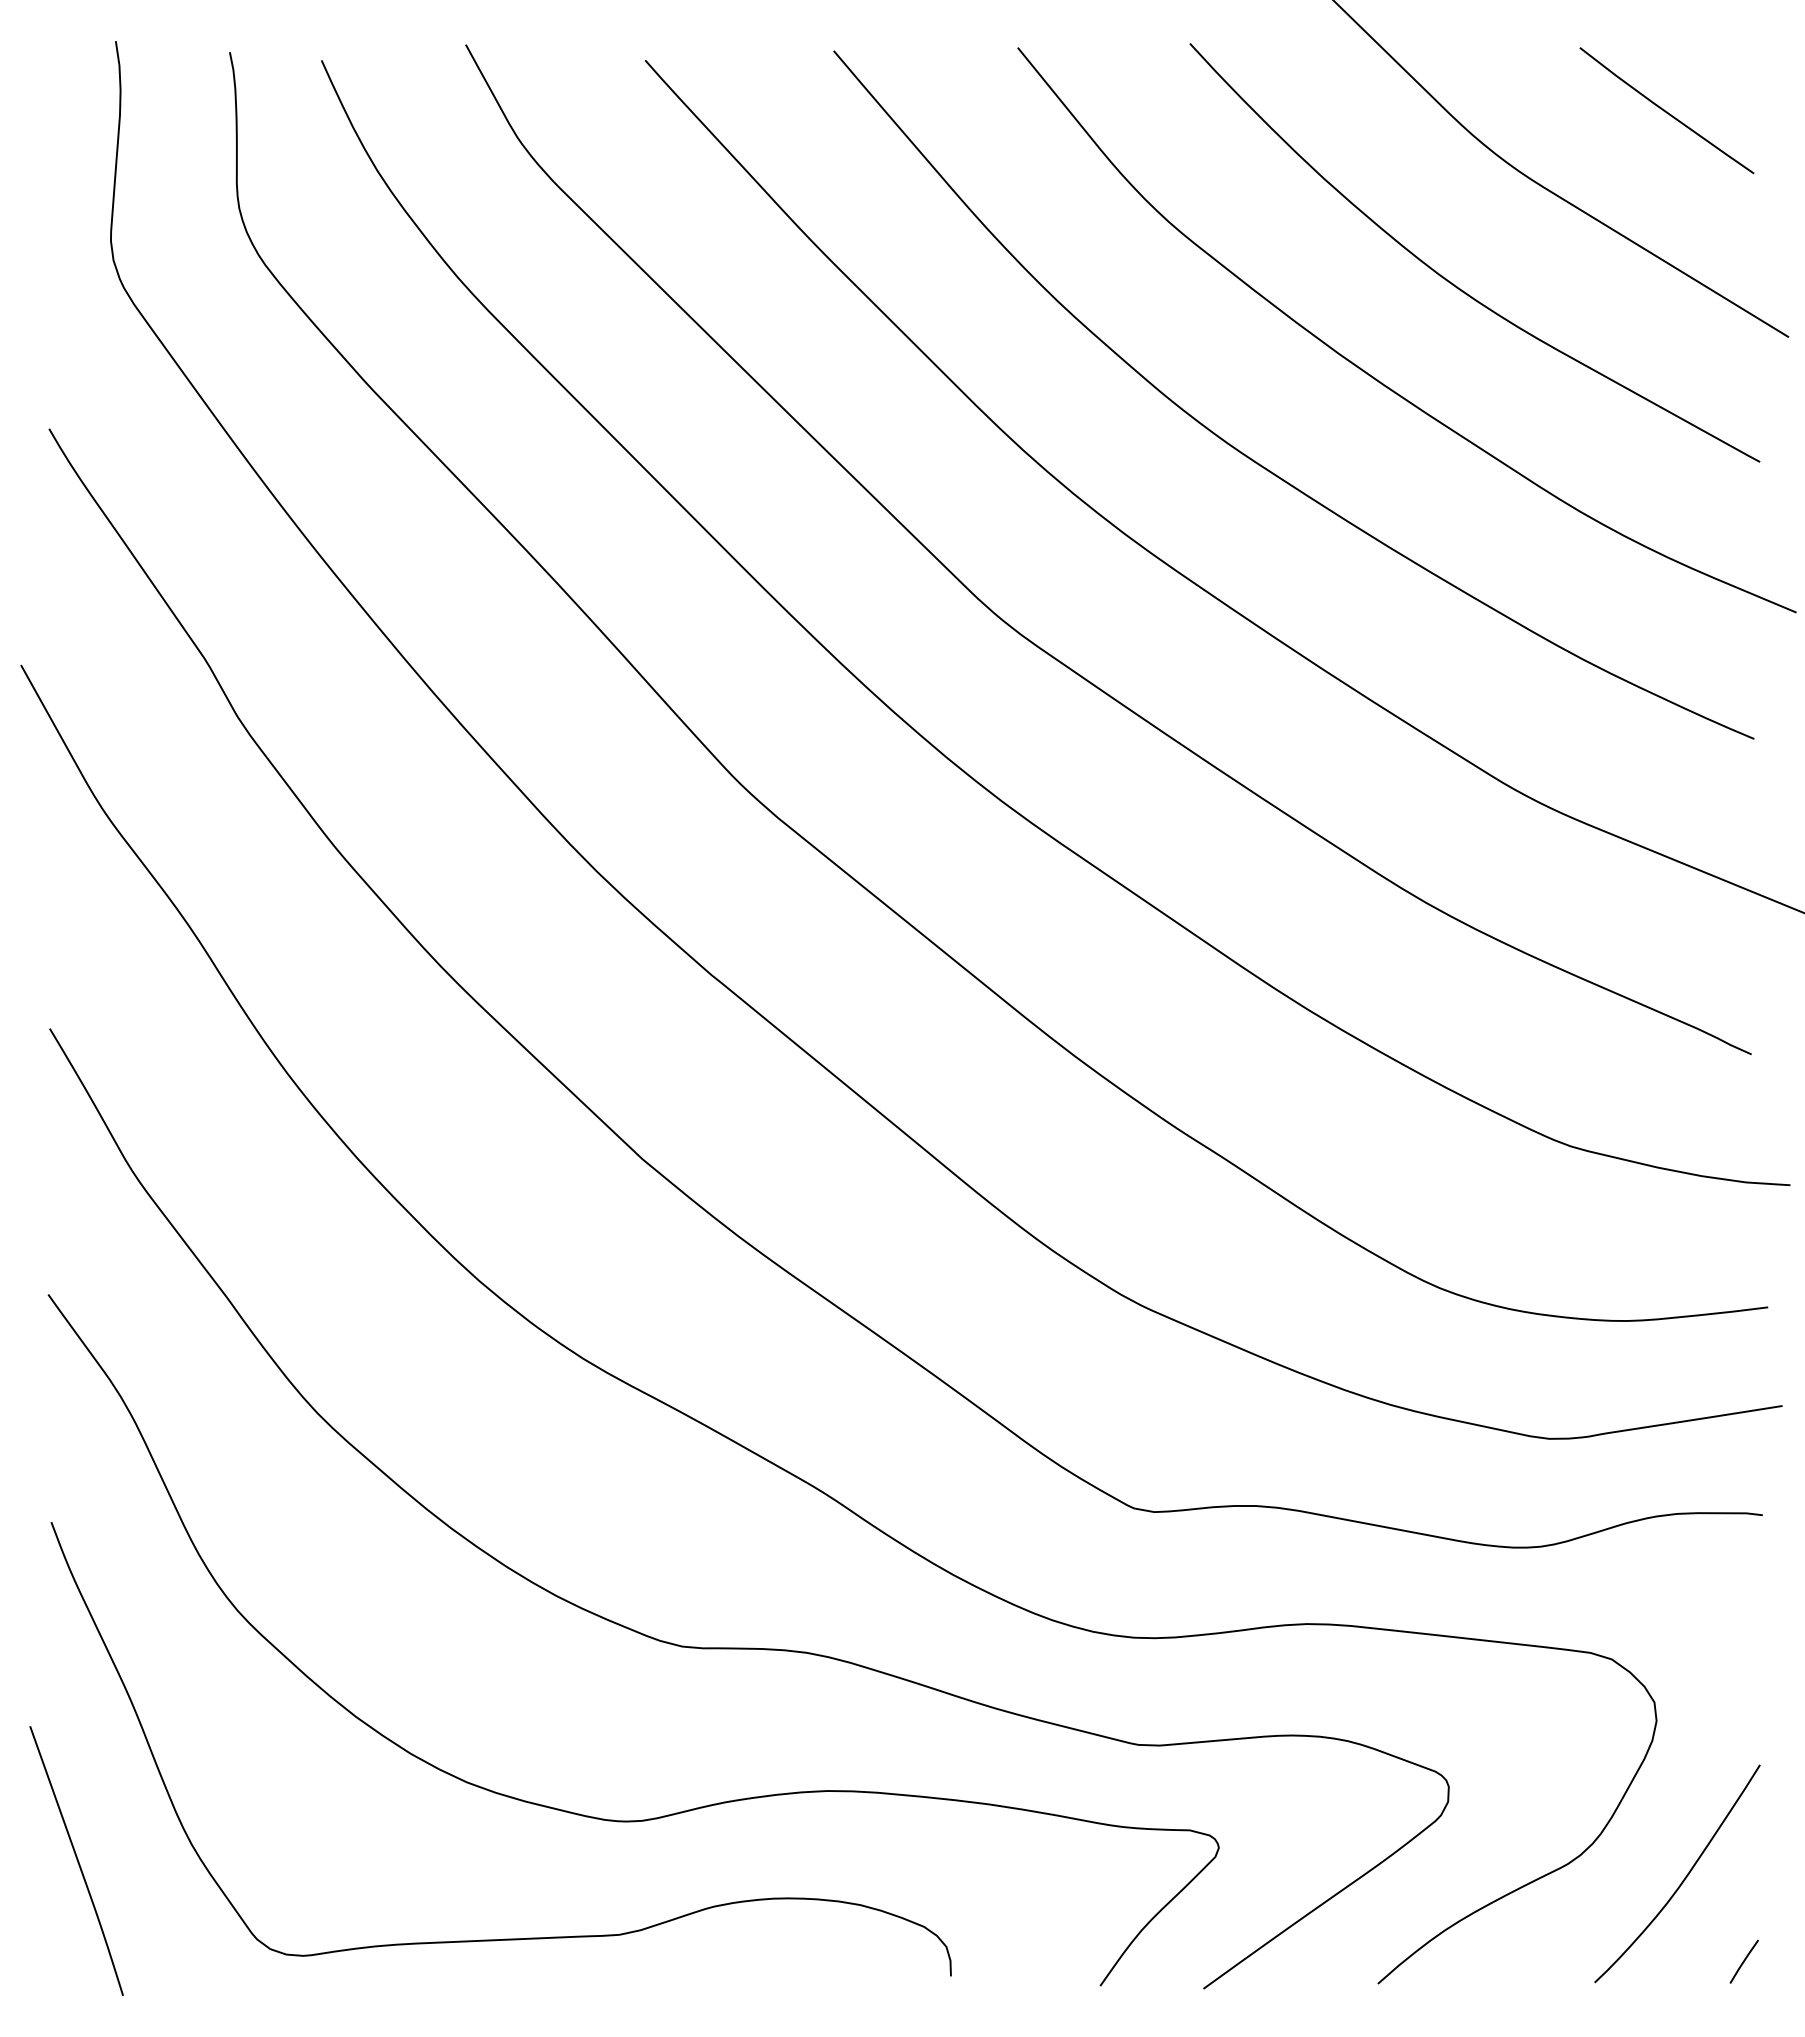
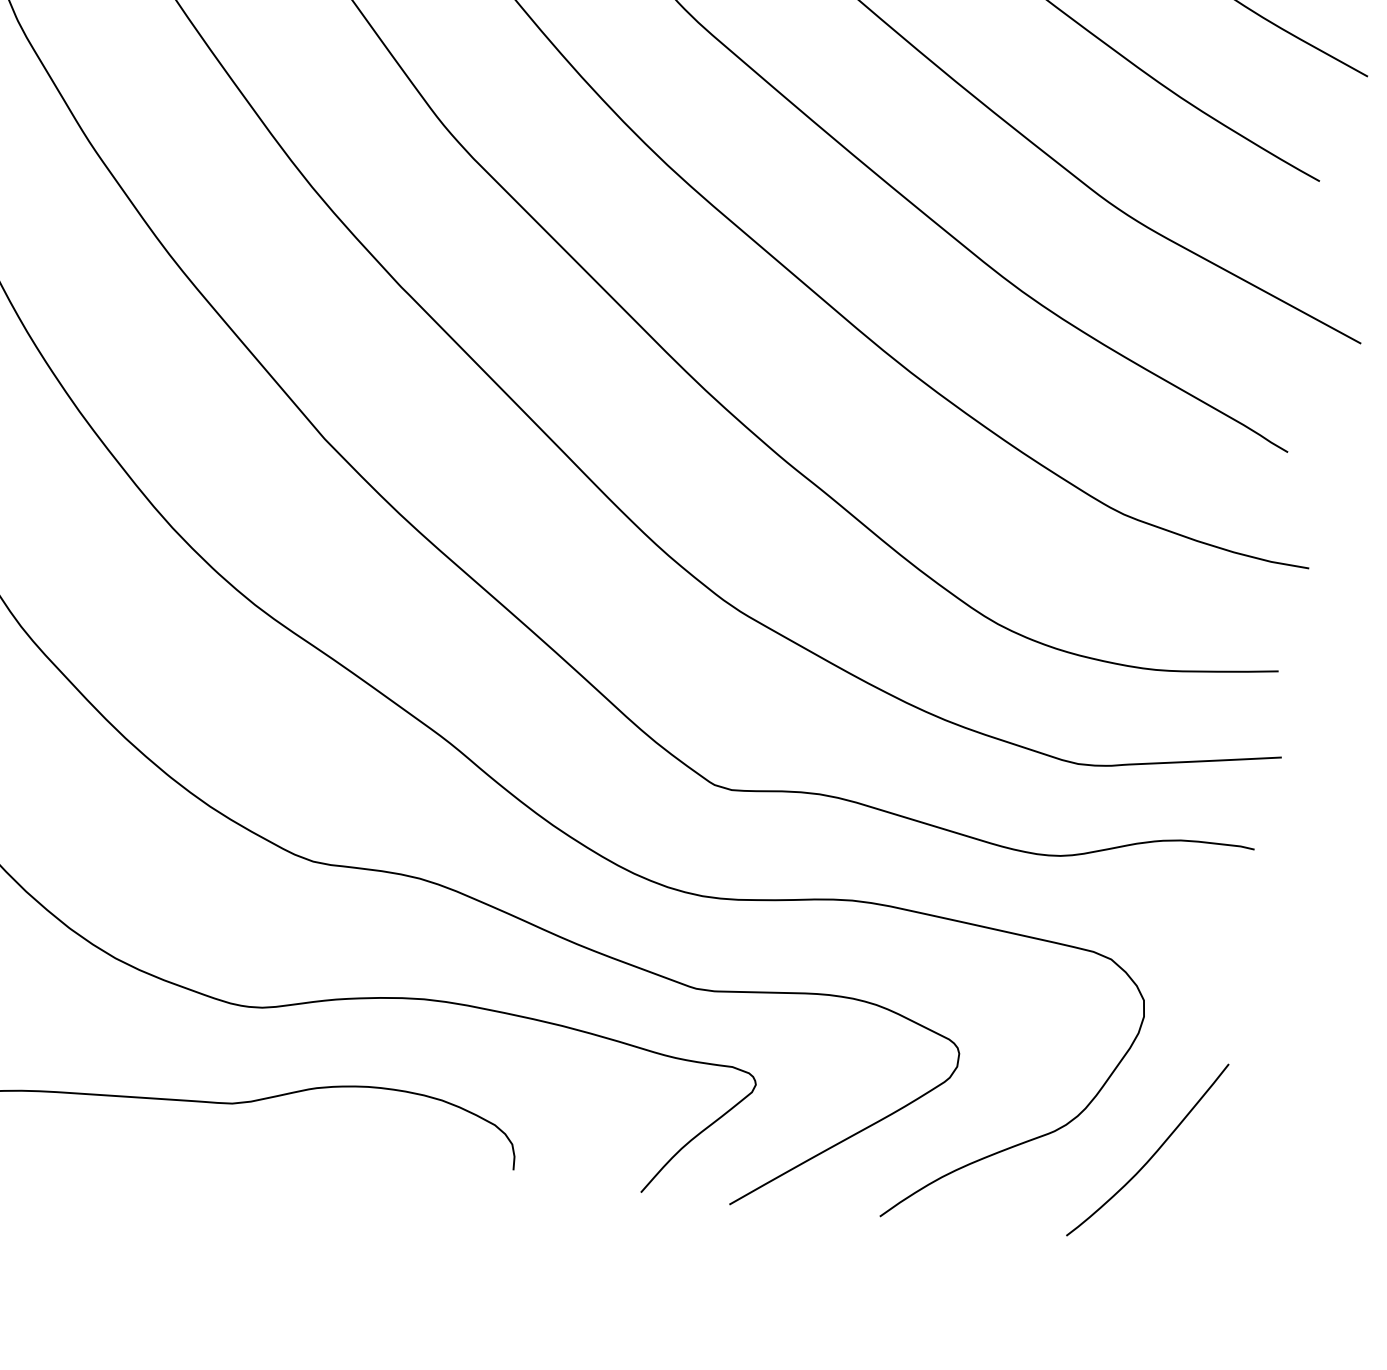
line: (1743, 1961) -> (1196, 1231), removed

